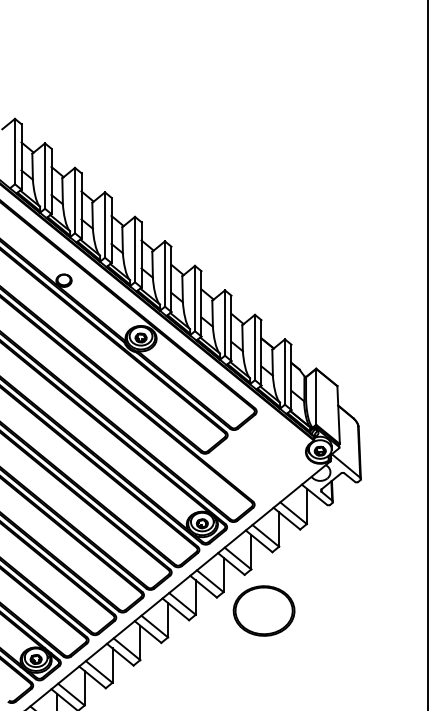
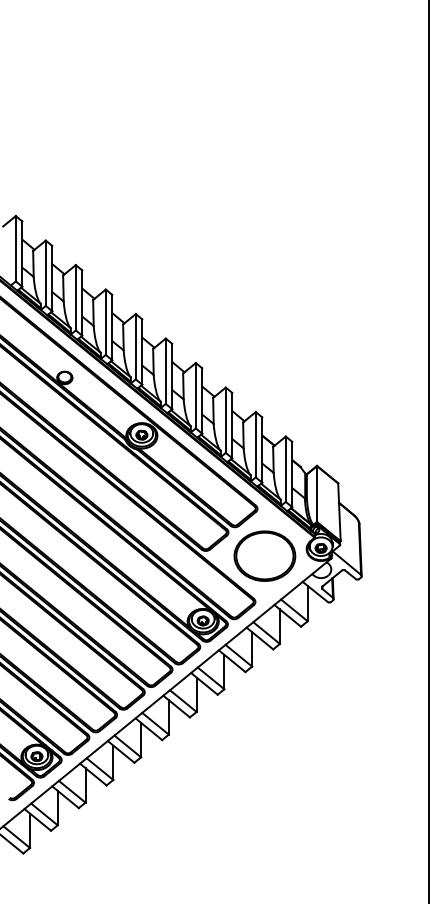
part: (263, 610) -> (264, 555), moved

